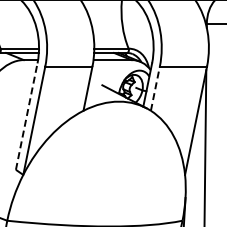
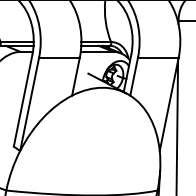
line: (155, 88) -> (134, 76), dashed -> solid
line: (26, 116) -> (22, 100), dashed -> solid

